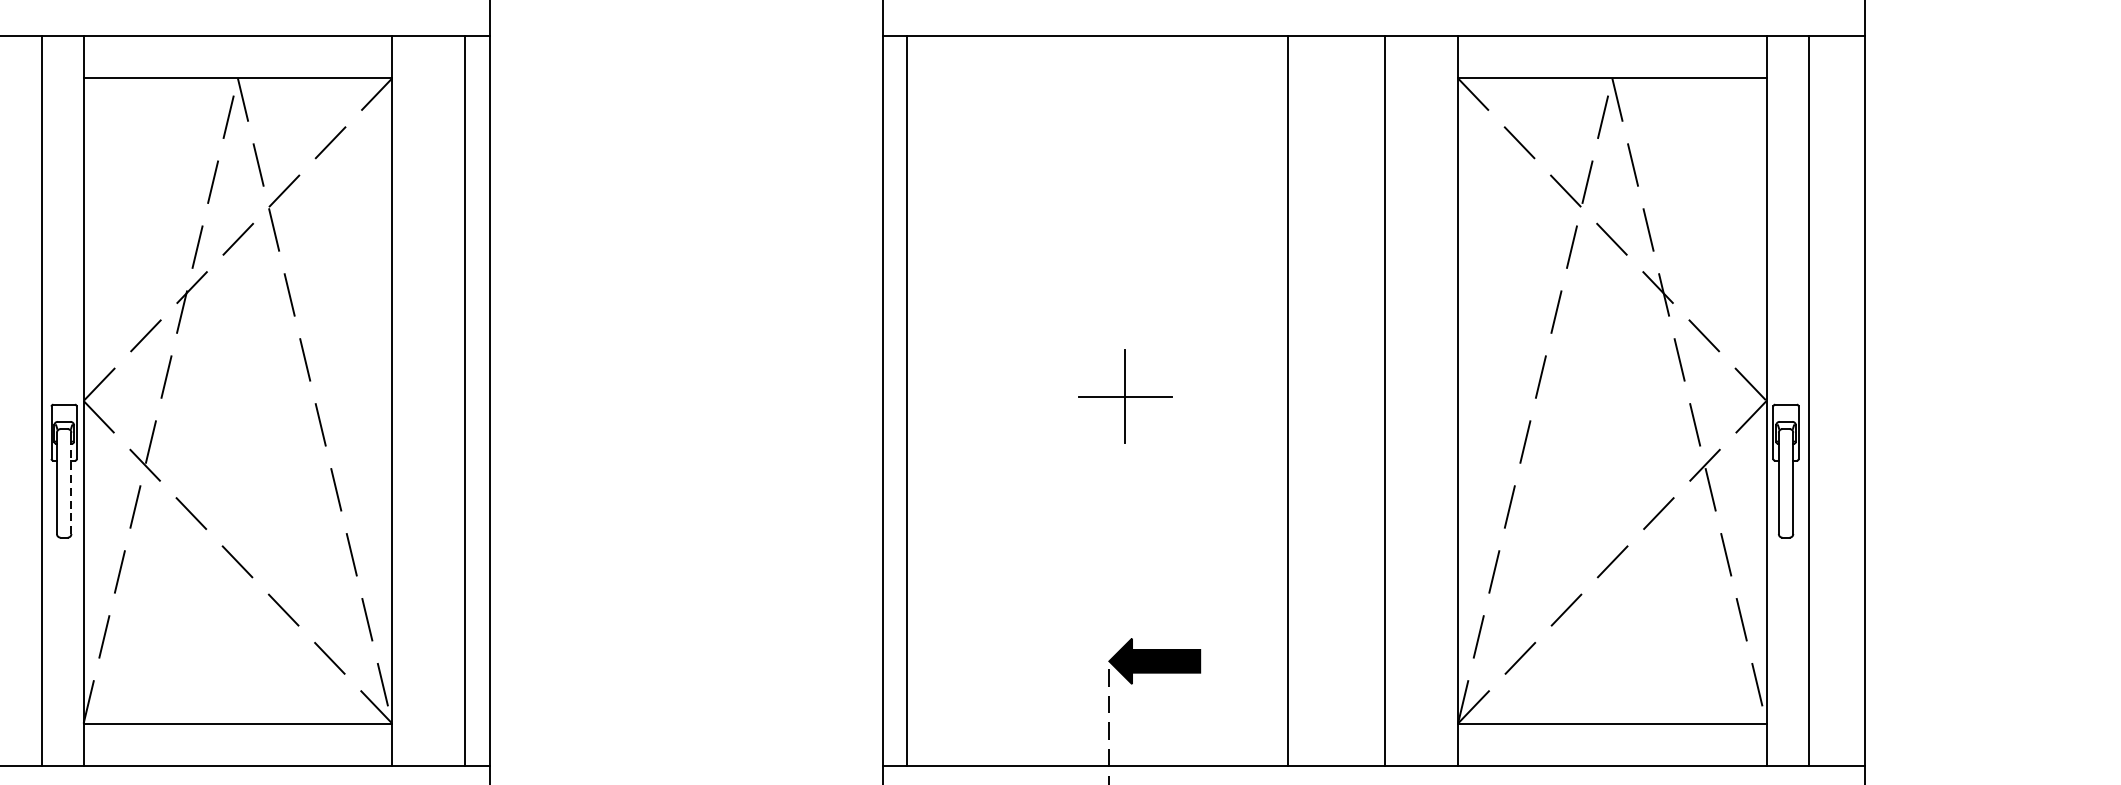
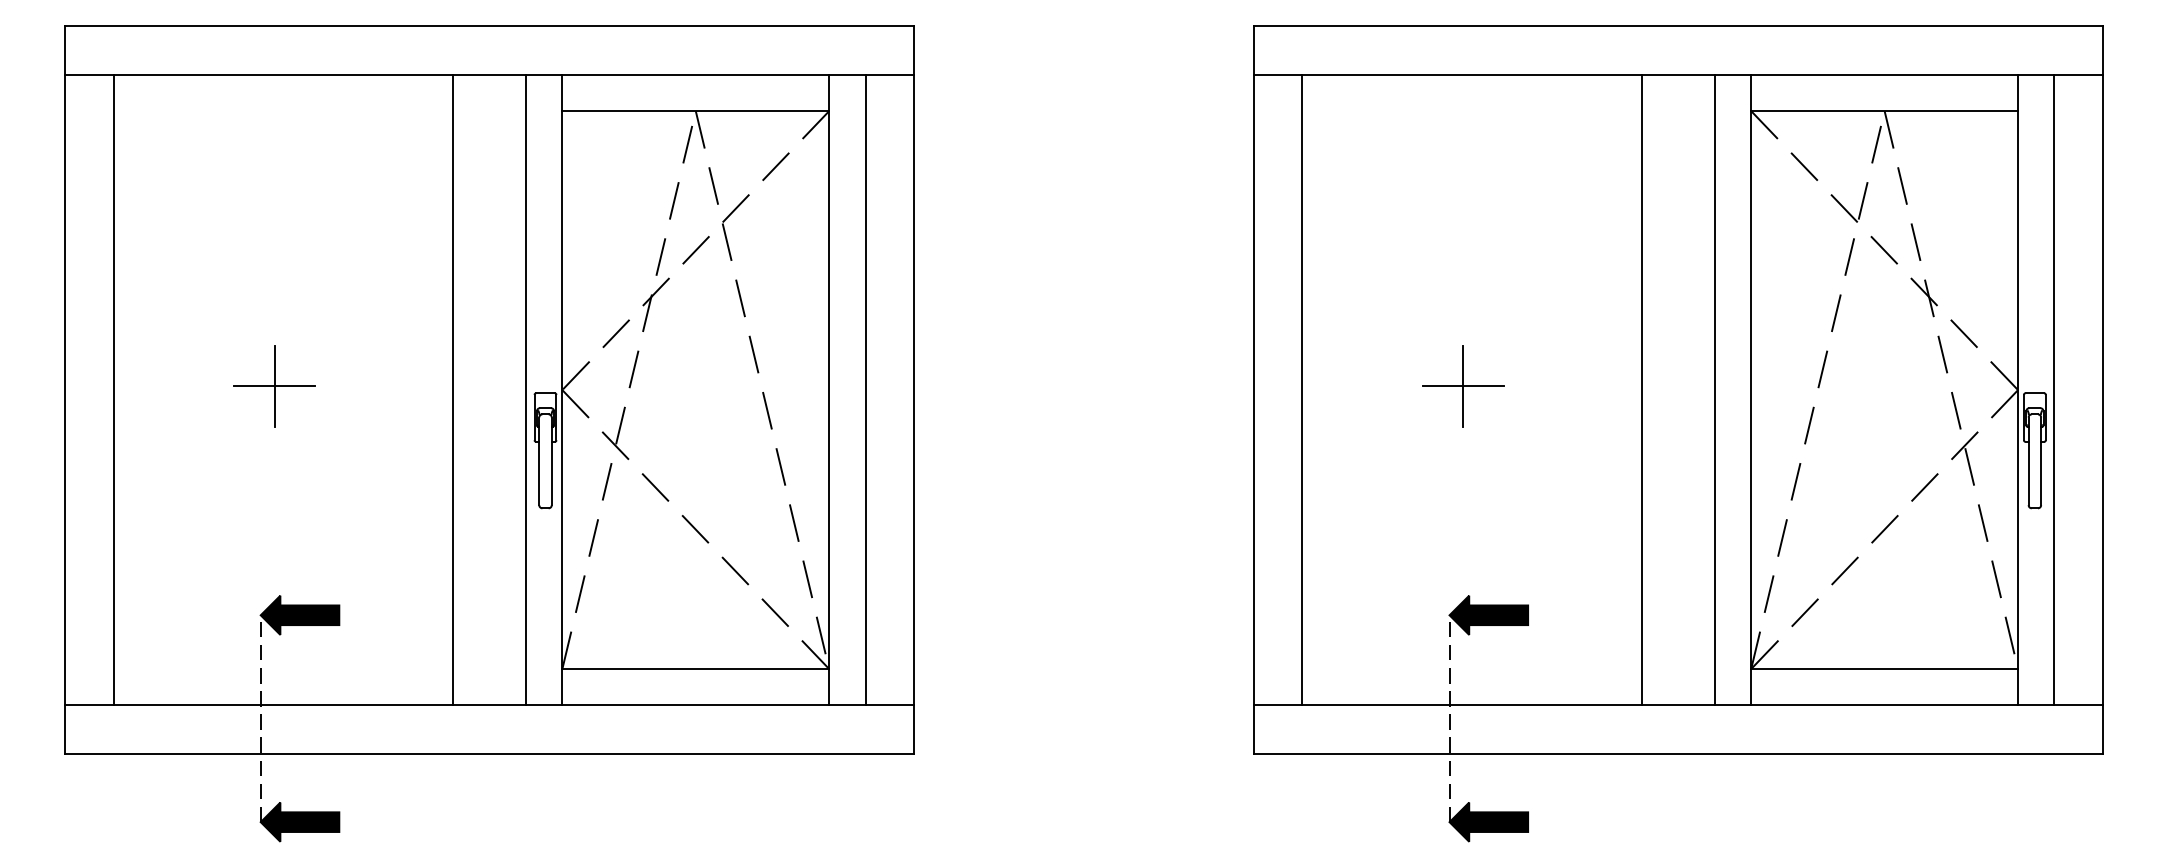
line: (465, 400) -> (865, 389), moved
line: (906, 400) -> (1302, 389), moved
line: (1288, 400) -> (1642, 389), moved
line: (1384, 400) -> (1714, 389), moved
line: (71, 488) -> (551, 465), dashed -> solid

